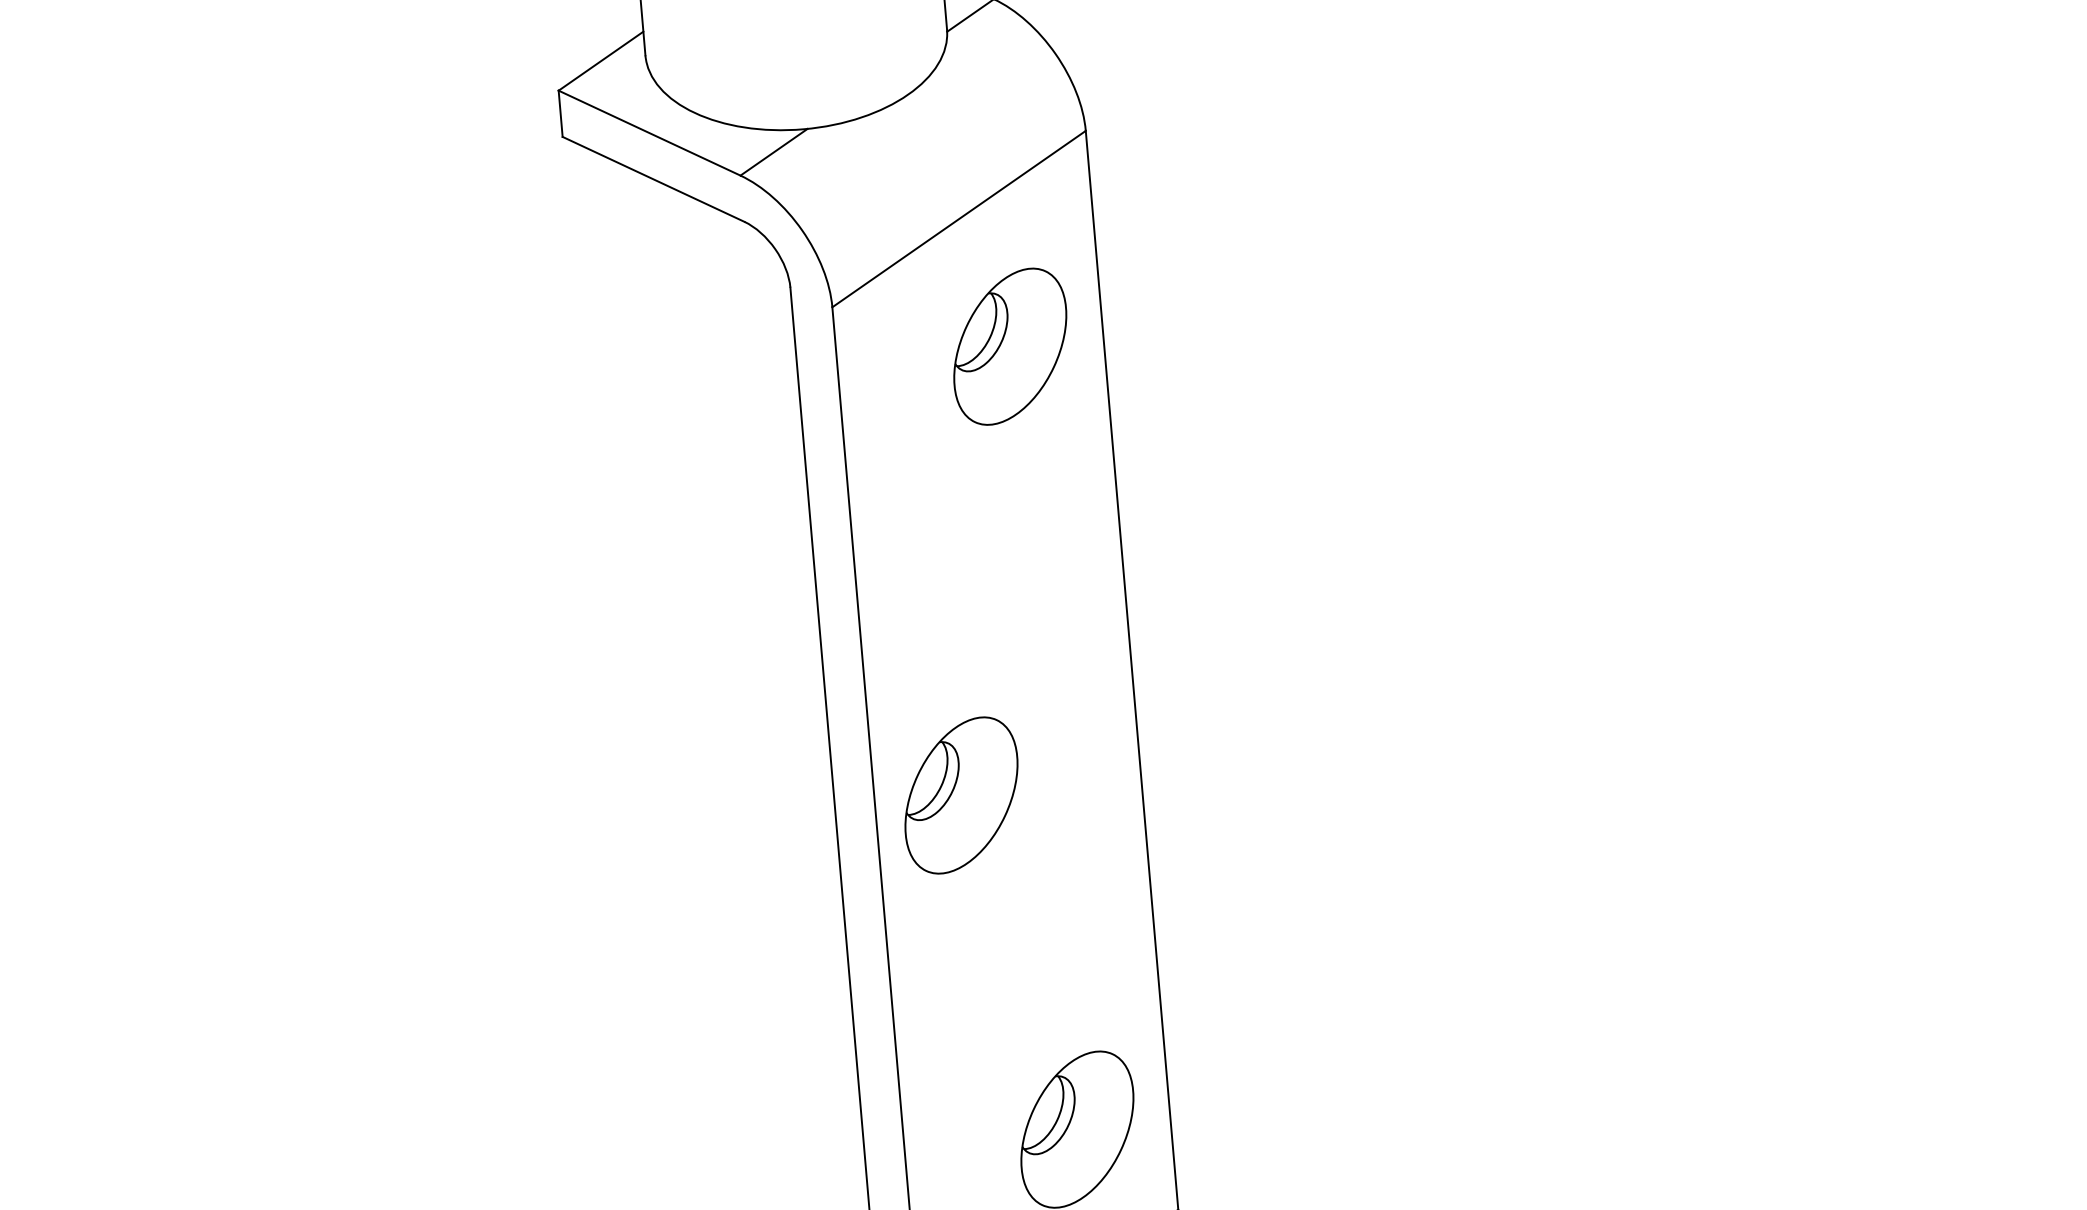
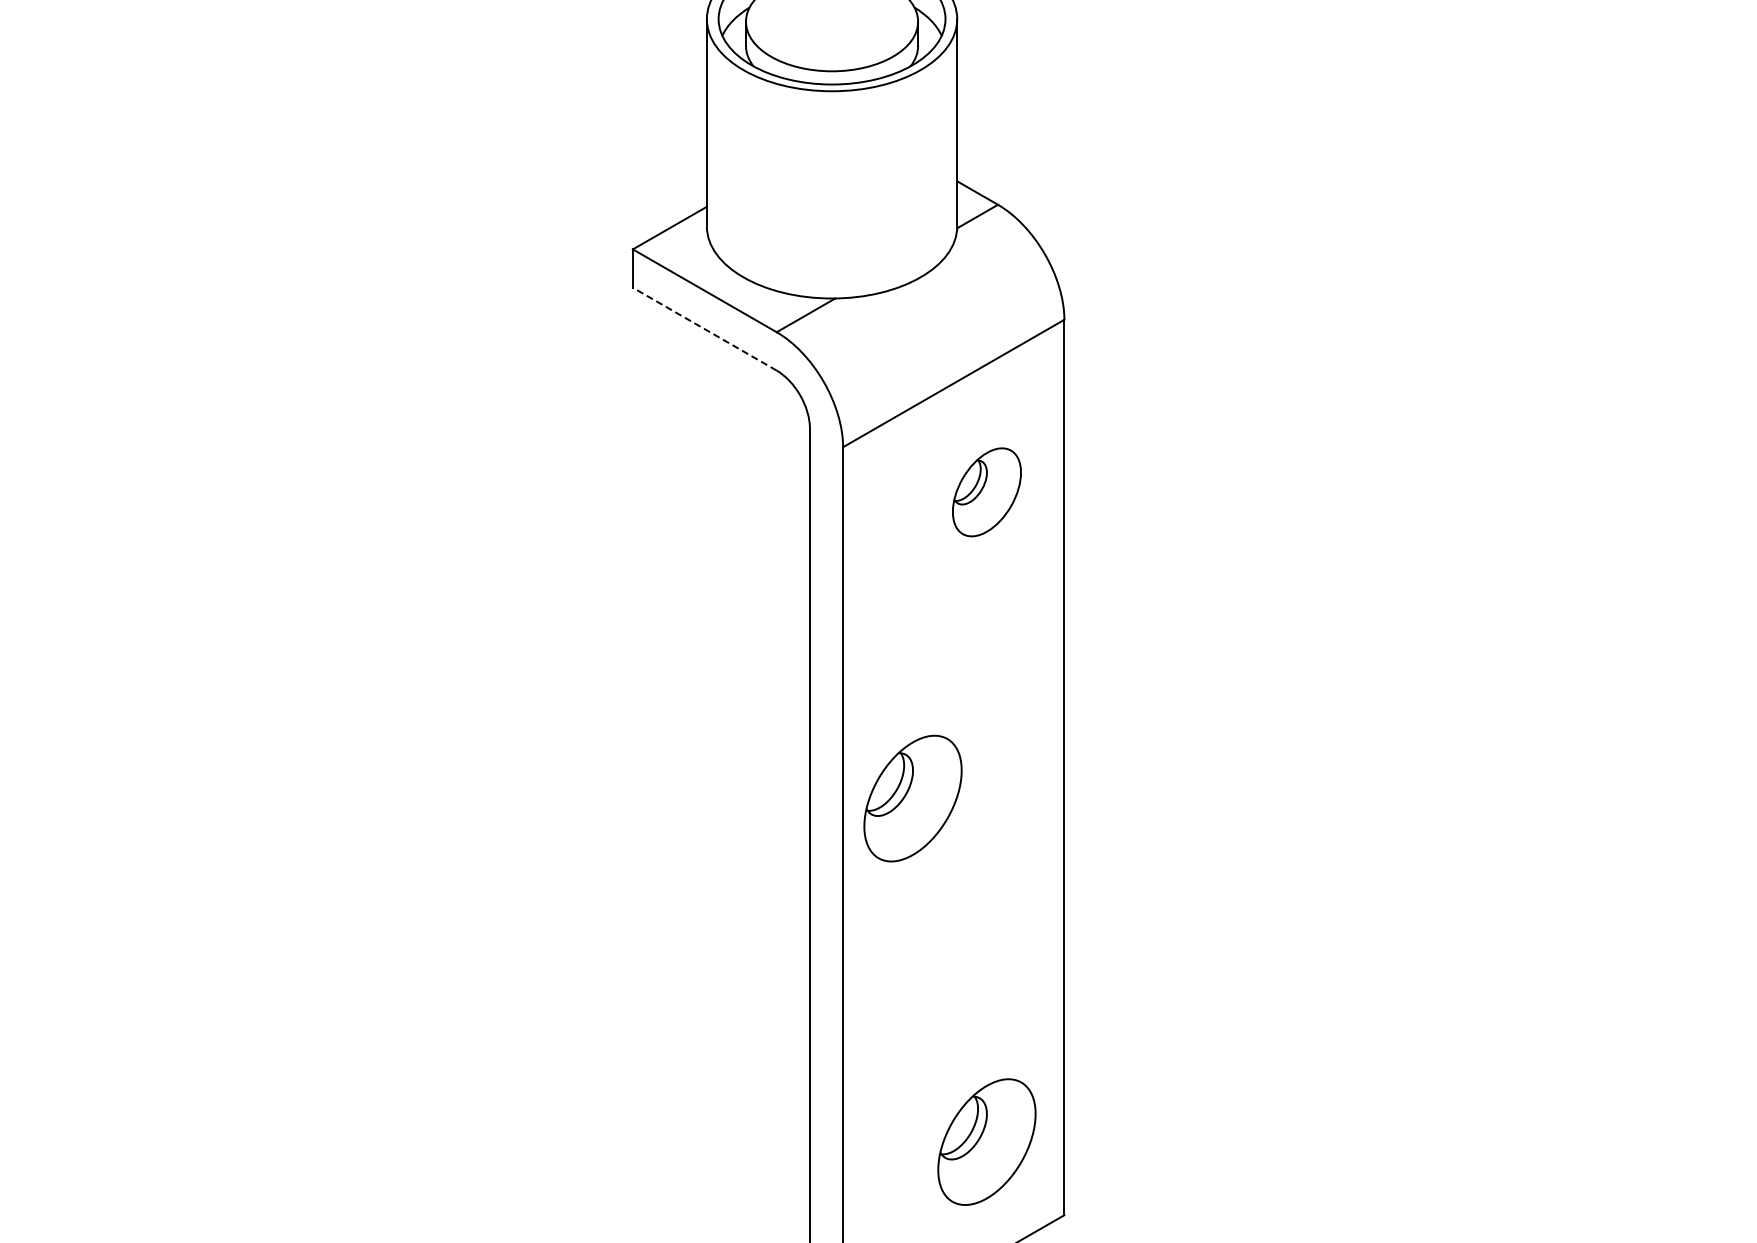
line: (653, 179) -> (704, 329), solid -> dashed
part: (1009, 347) -> (986, 492), size x0.7
part: (960, 795) -> (912, 798), moved

